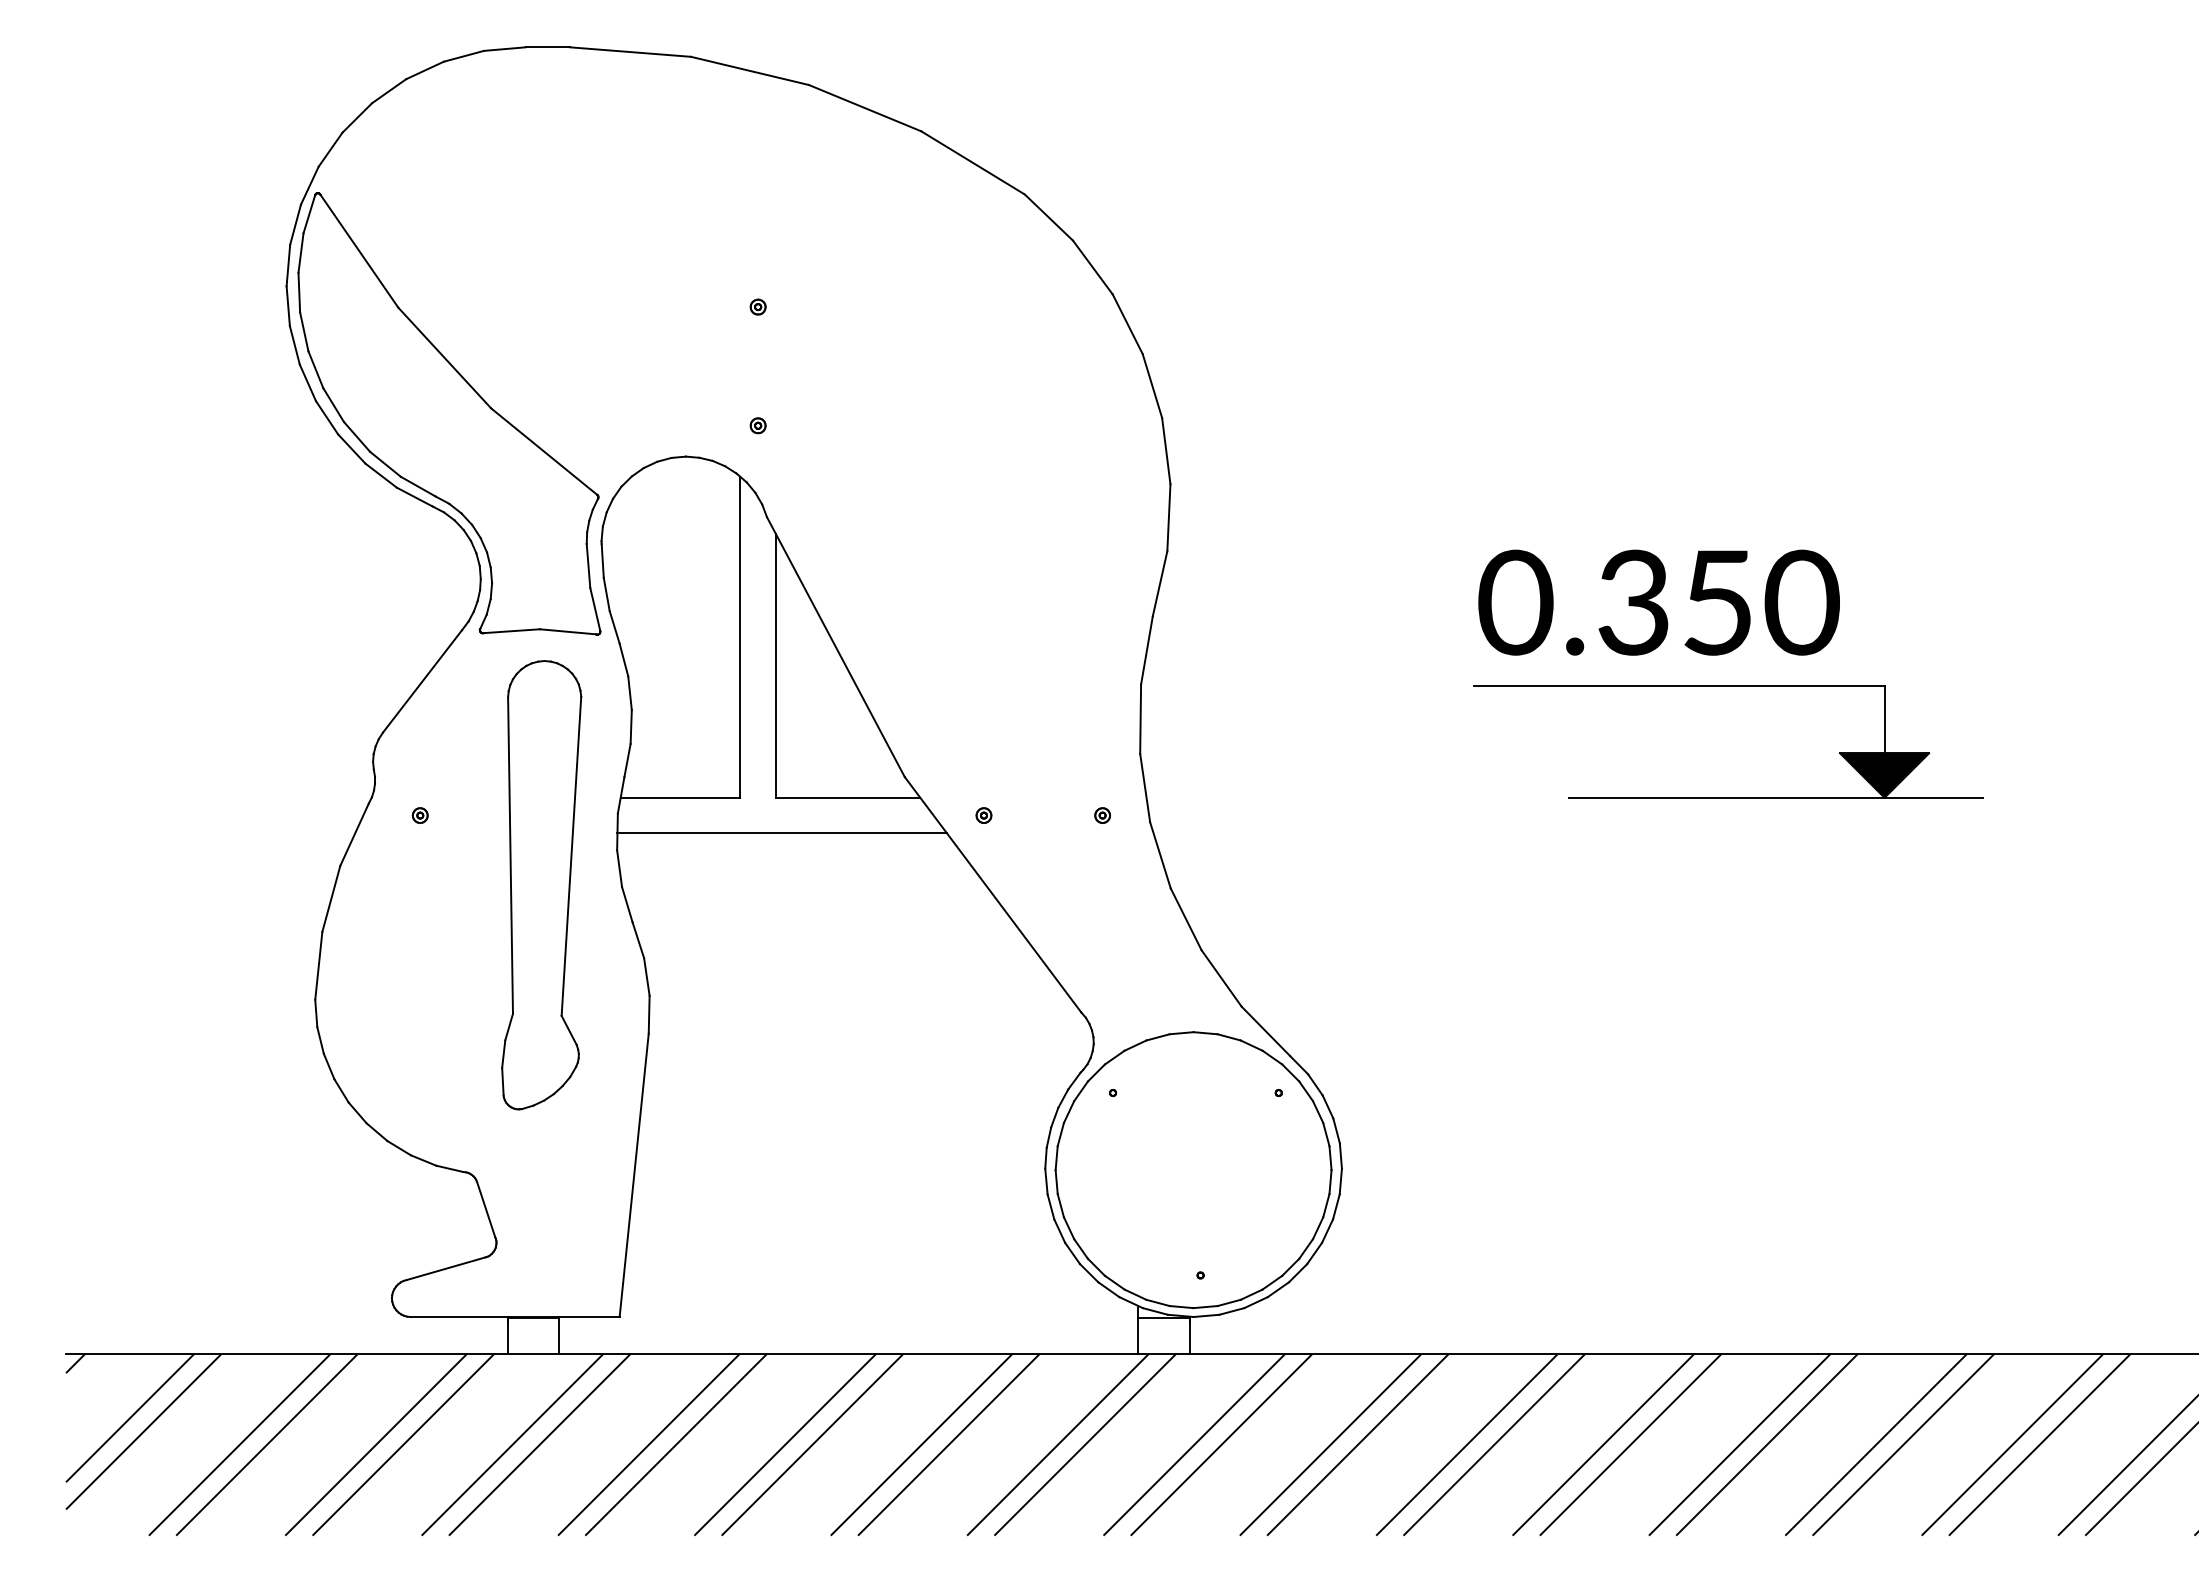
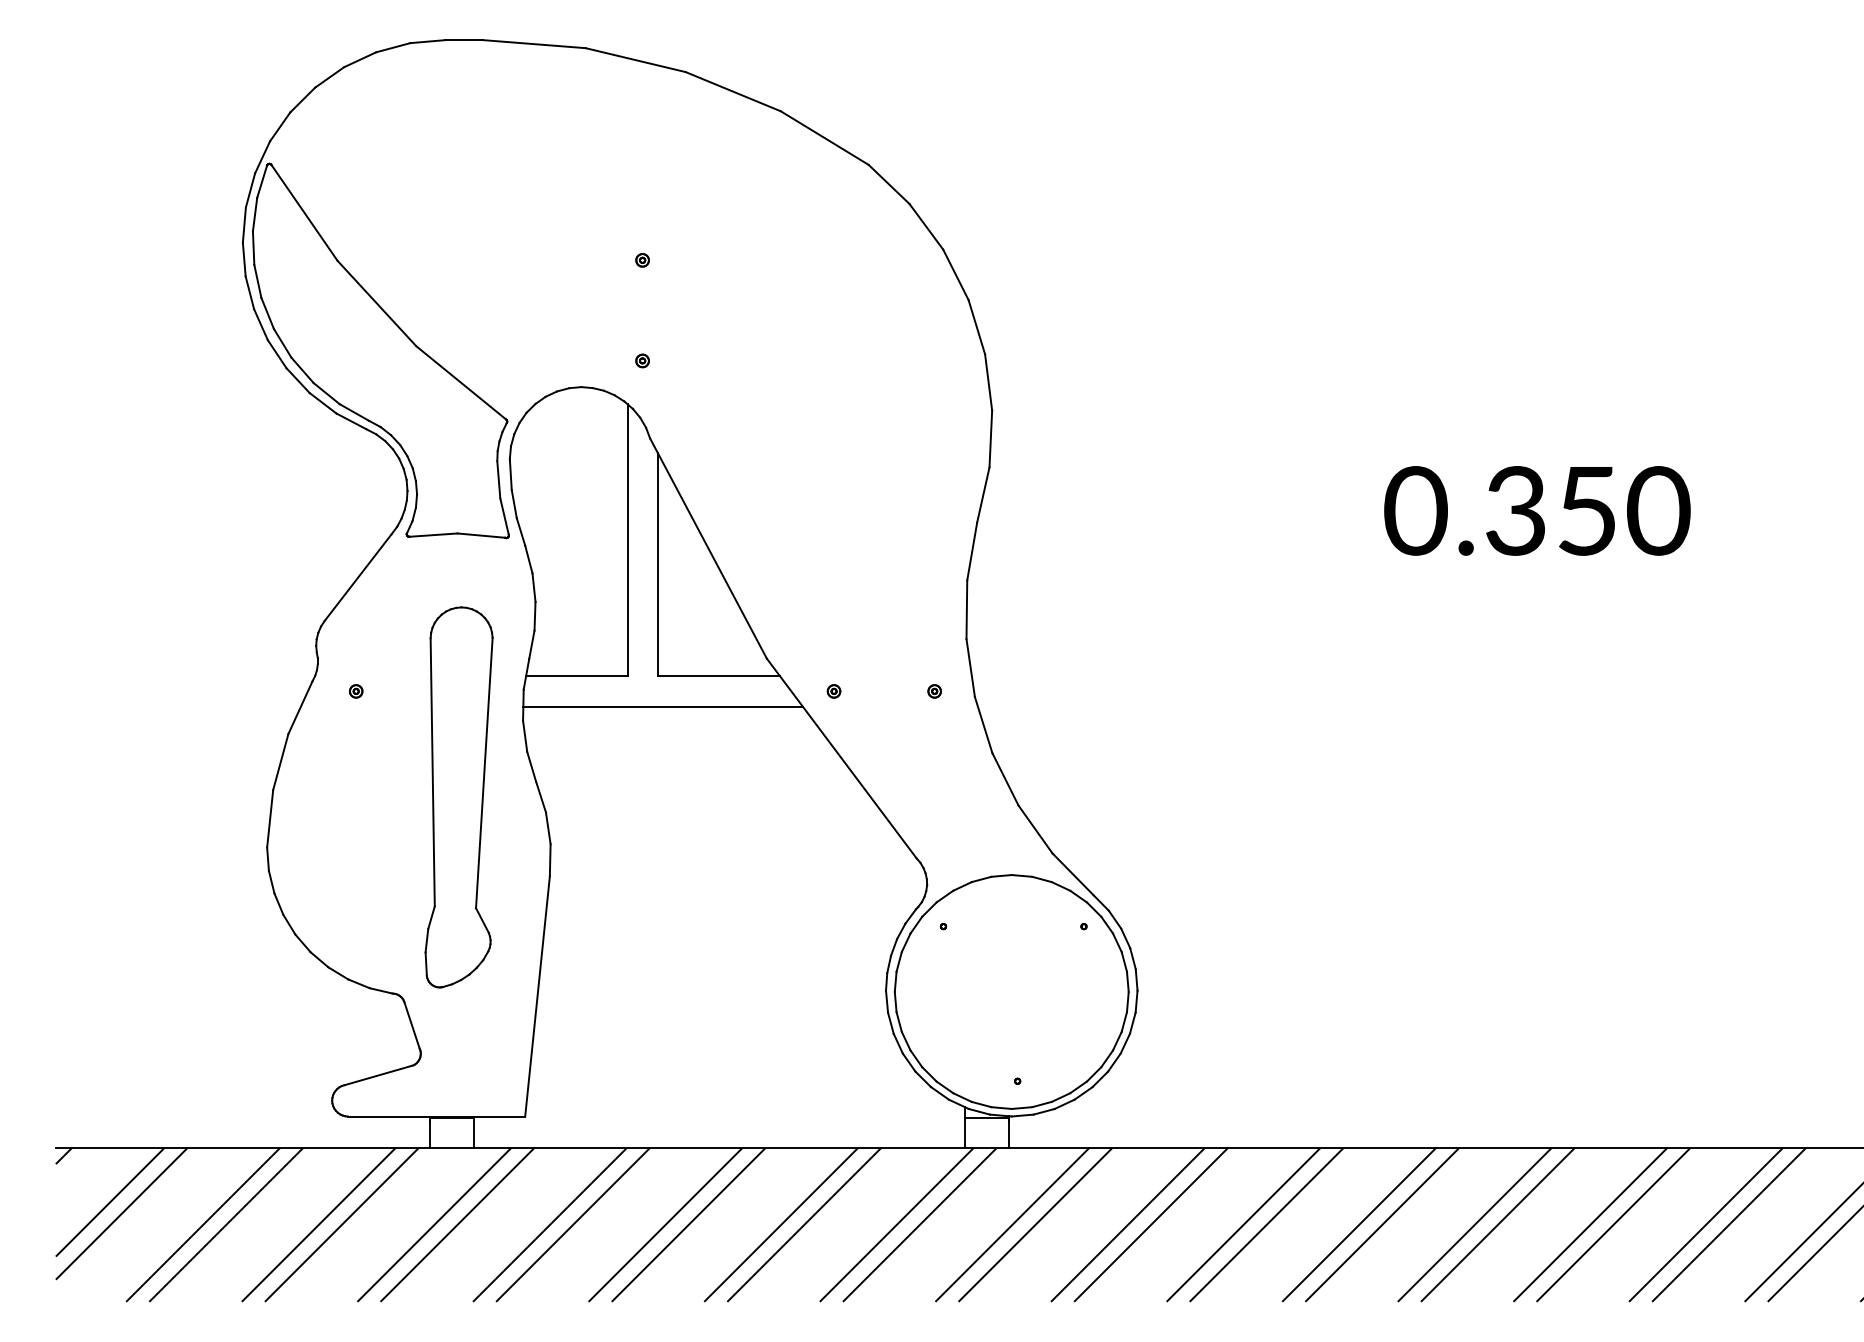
text: (1659, 602) -> (1537, 510), moved
part: (1727, 796) -> (1464, 675), removed
part: (540, 885) -> (458, 797), moved

